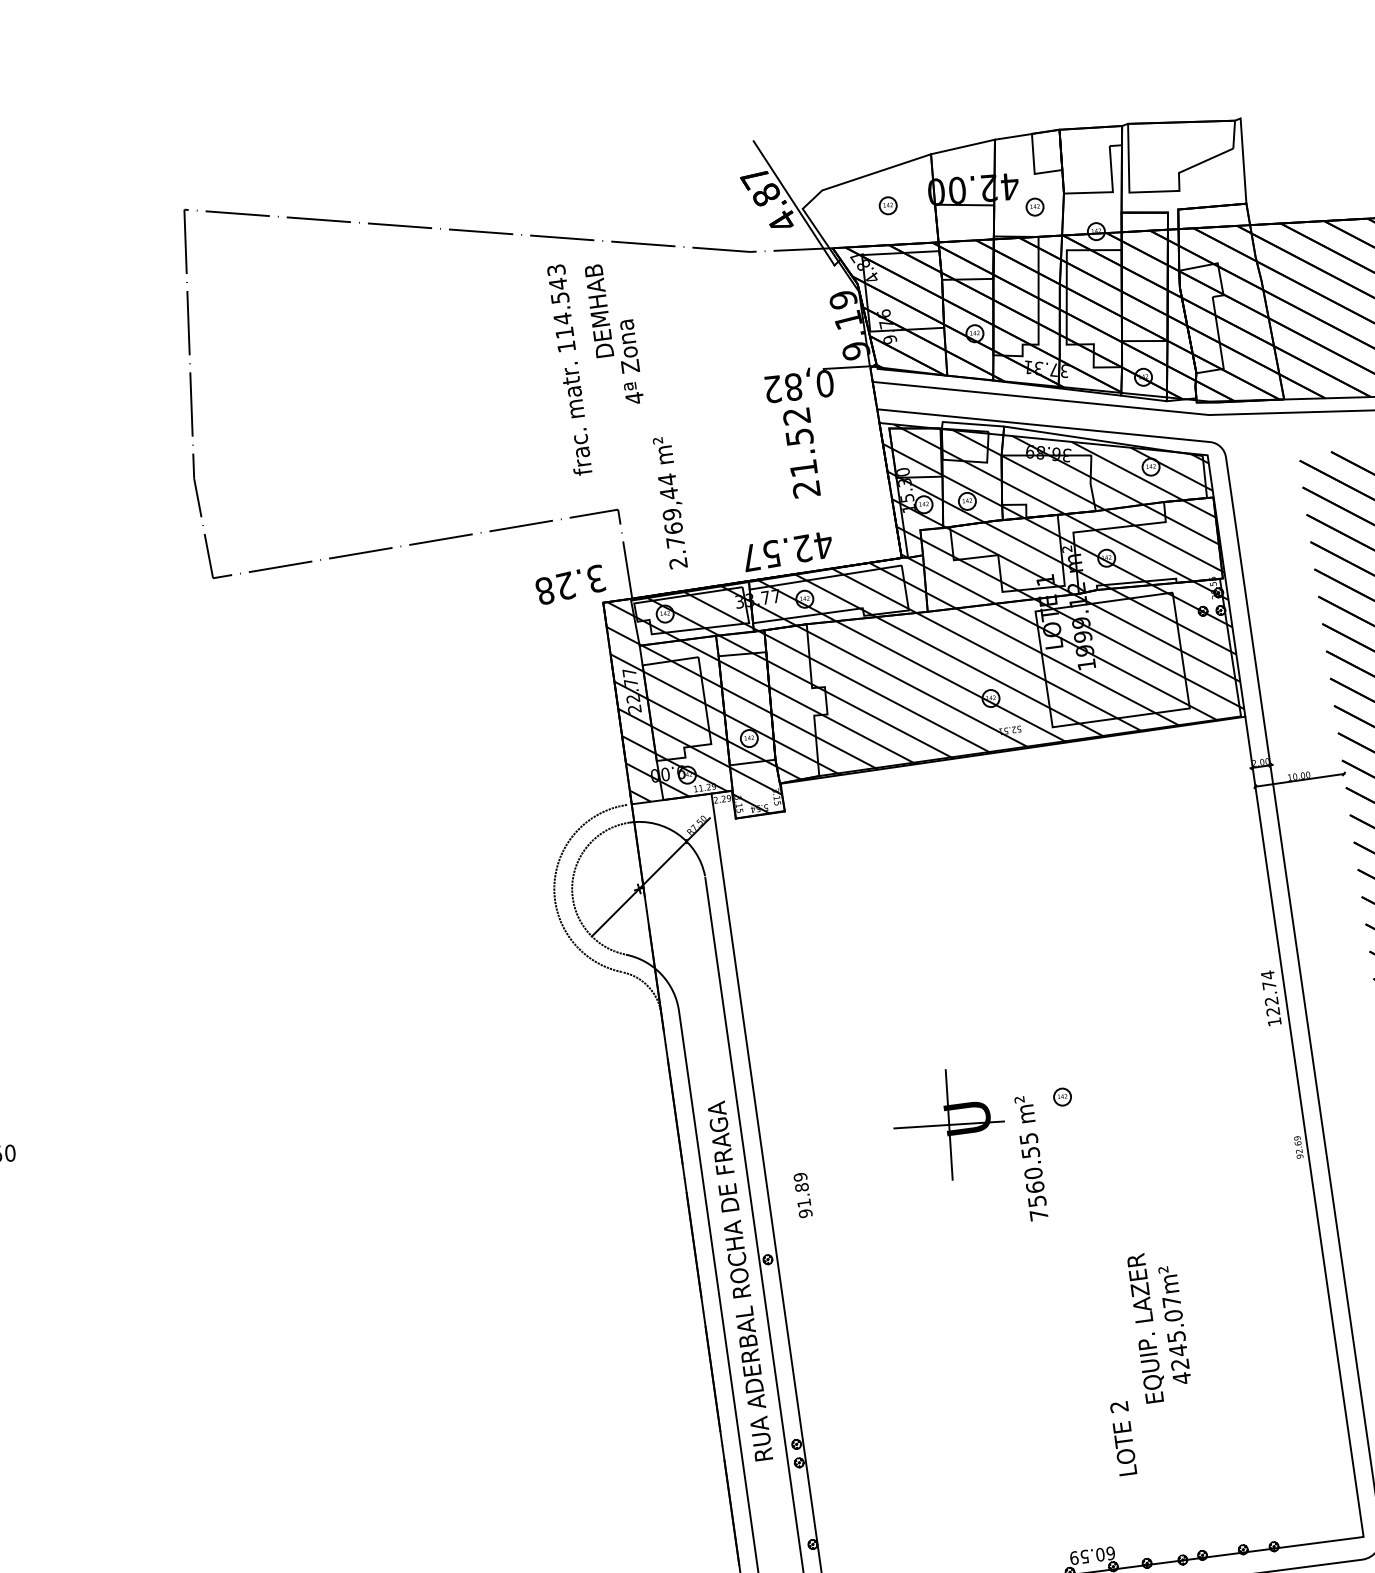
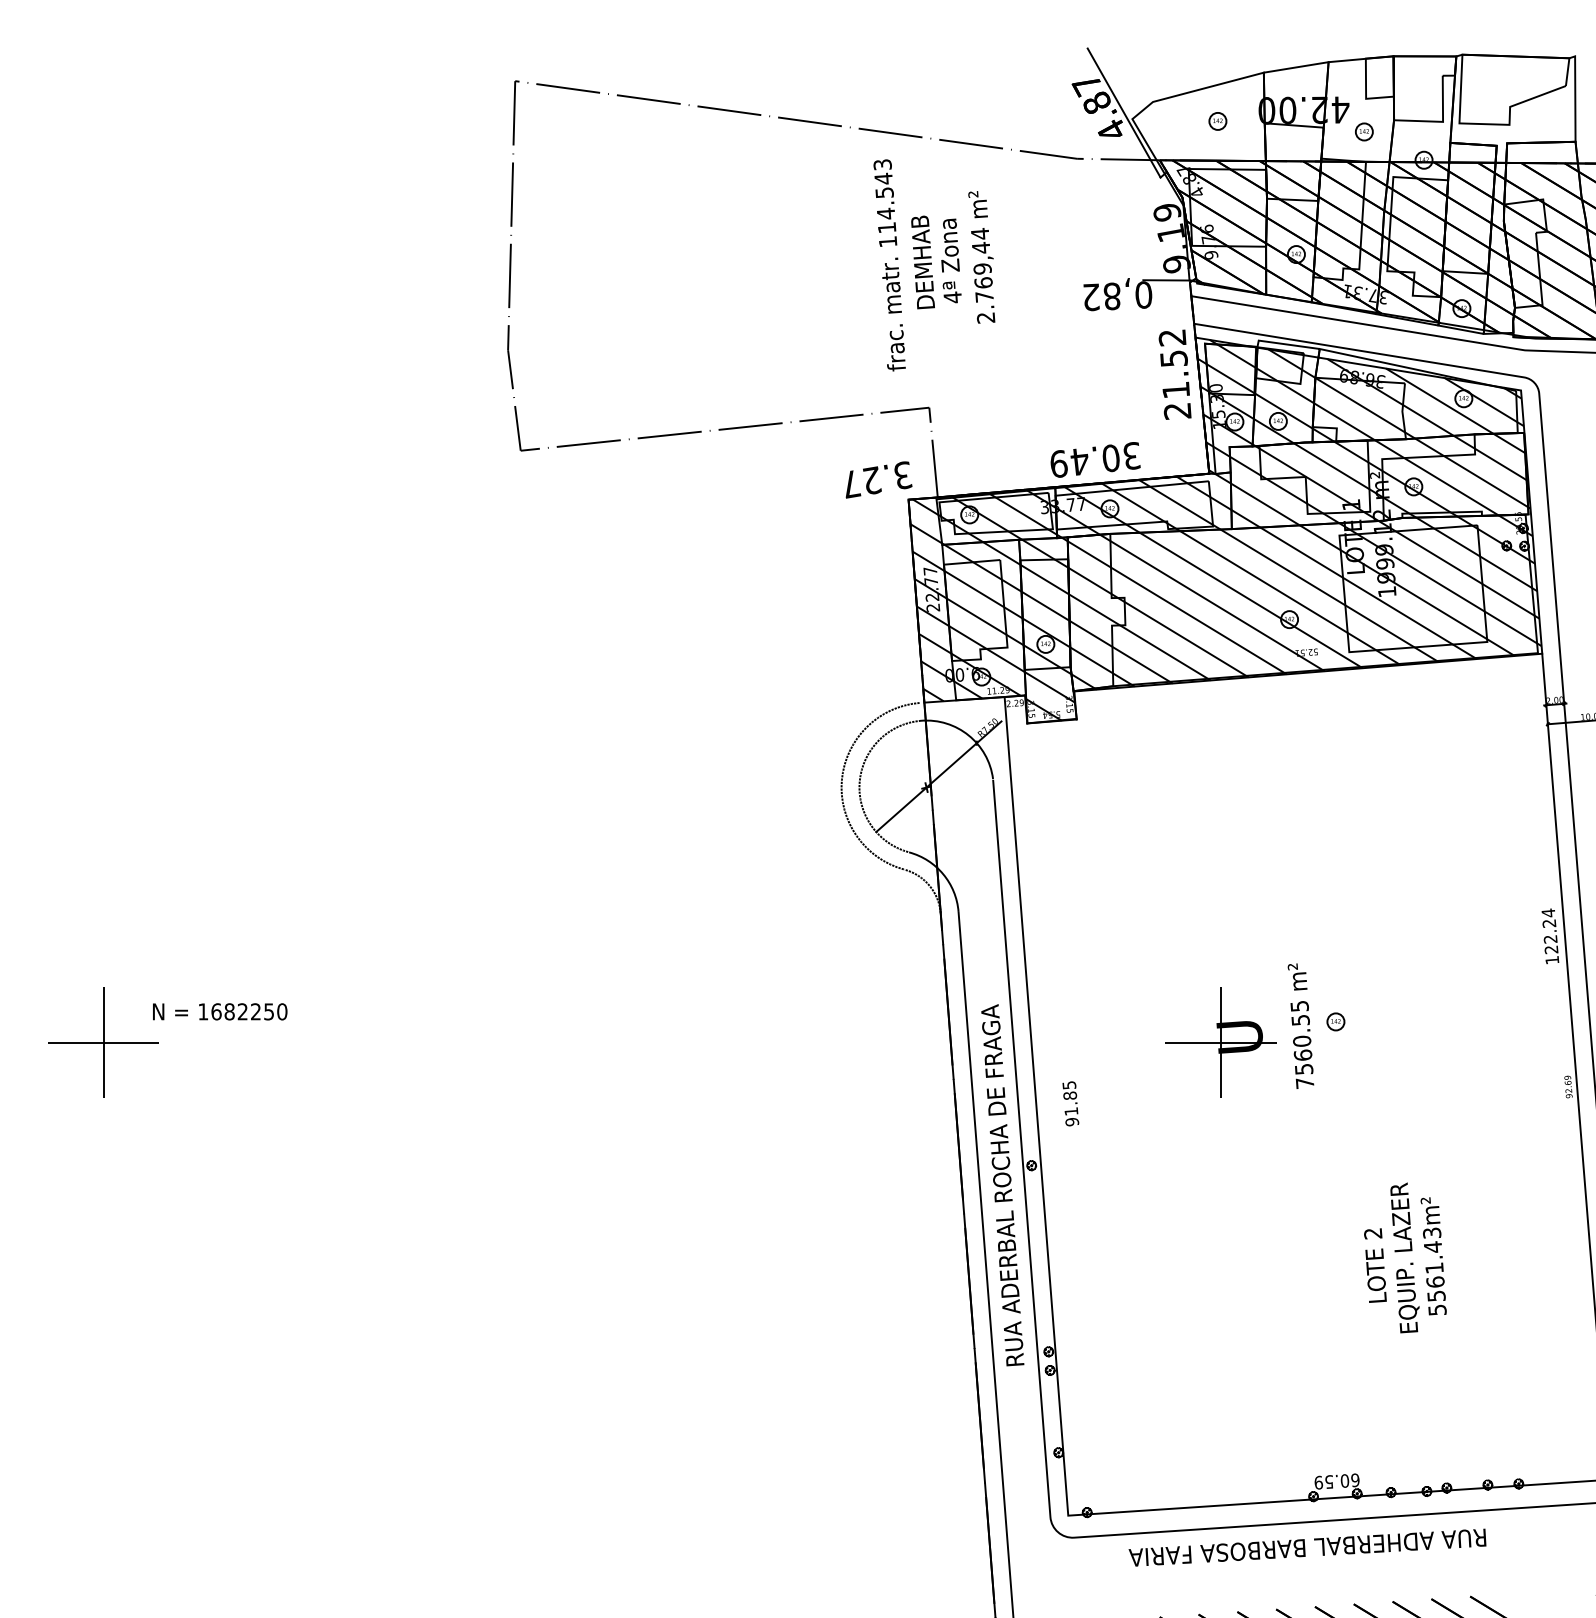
text: (598, 311) -> (922, 262), moved
text: (801, 452) -> (1174, 374), moved
text: (670, 503) -> (981, 257), moved
text: (787, 551) -> (1095, 460), 42.57 -> 30.49
text: (545, 591) -> (851, 484), 3.28 -> 3.27
text: (1269, 985) -> (1549, 923), 122.74 -> 122.24
text: (1030, 1157) -> (1300, 1025), moved
text: (800, 1177) -> (1069, 1085), 91.89 -> 91.85
text: (1176, 1340) -> (1434, 1271), 4245.07m² -> 5561.43m²
text: (1123, 1438) -> (1375, 1265), moved

